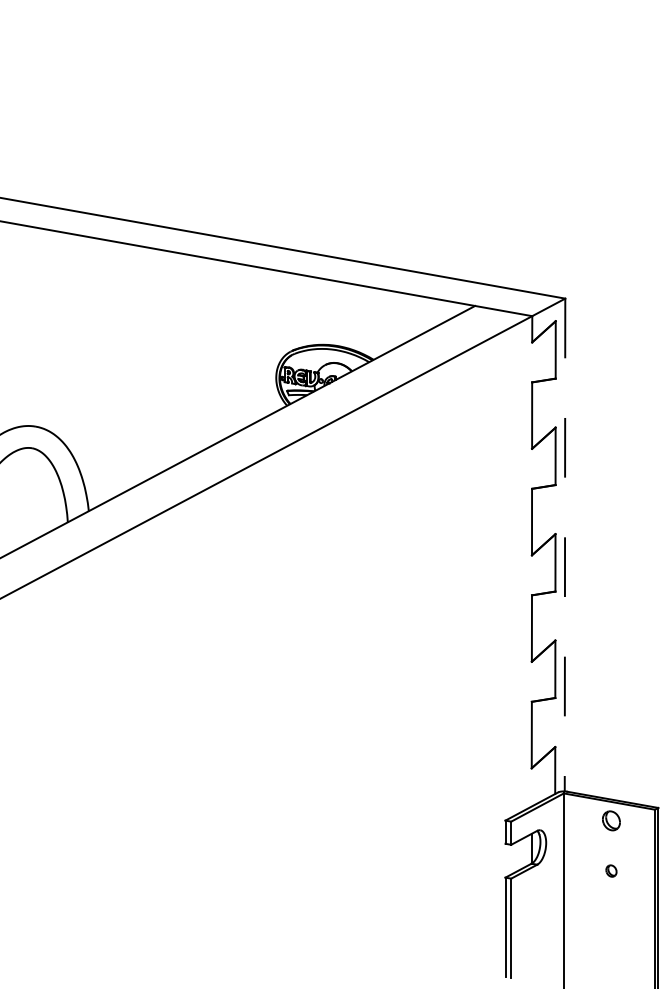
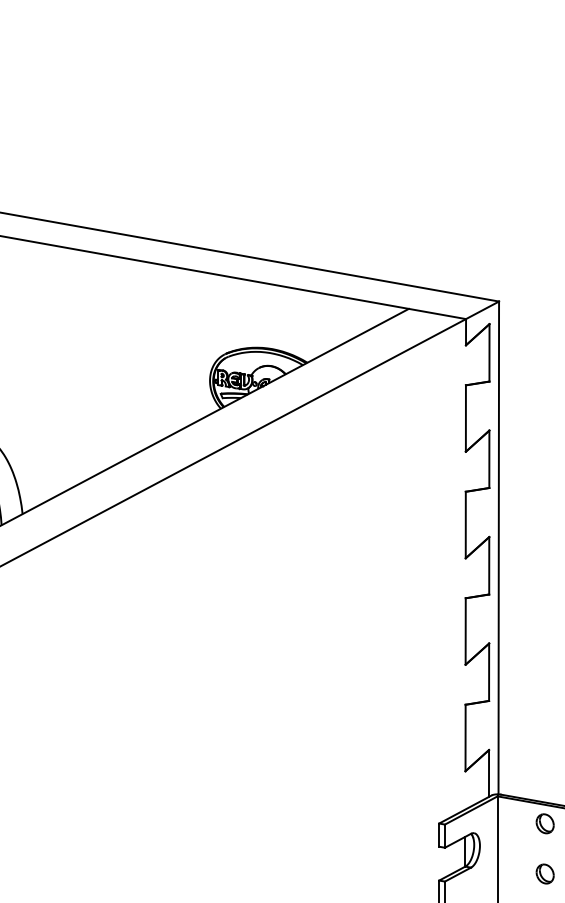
line: (565, 545) -> (499, 548), dashed -> solid
part: (611, 870) -> (545, 873), size x1.67

